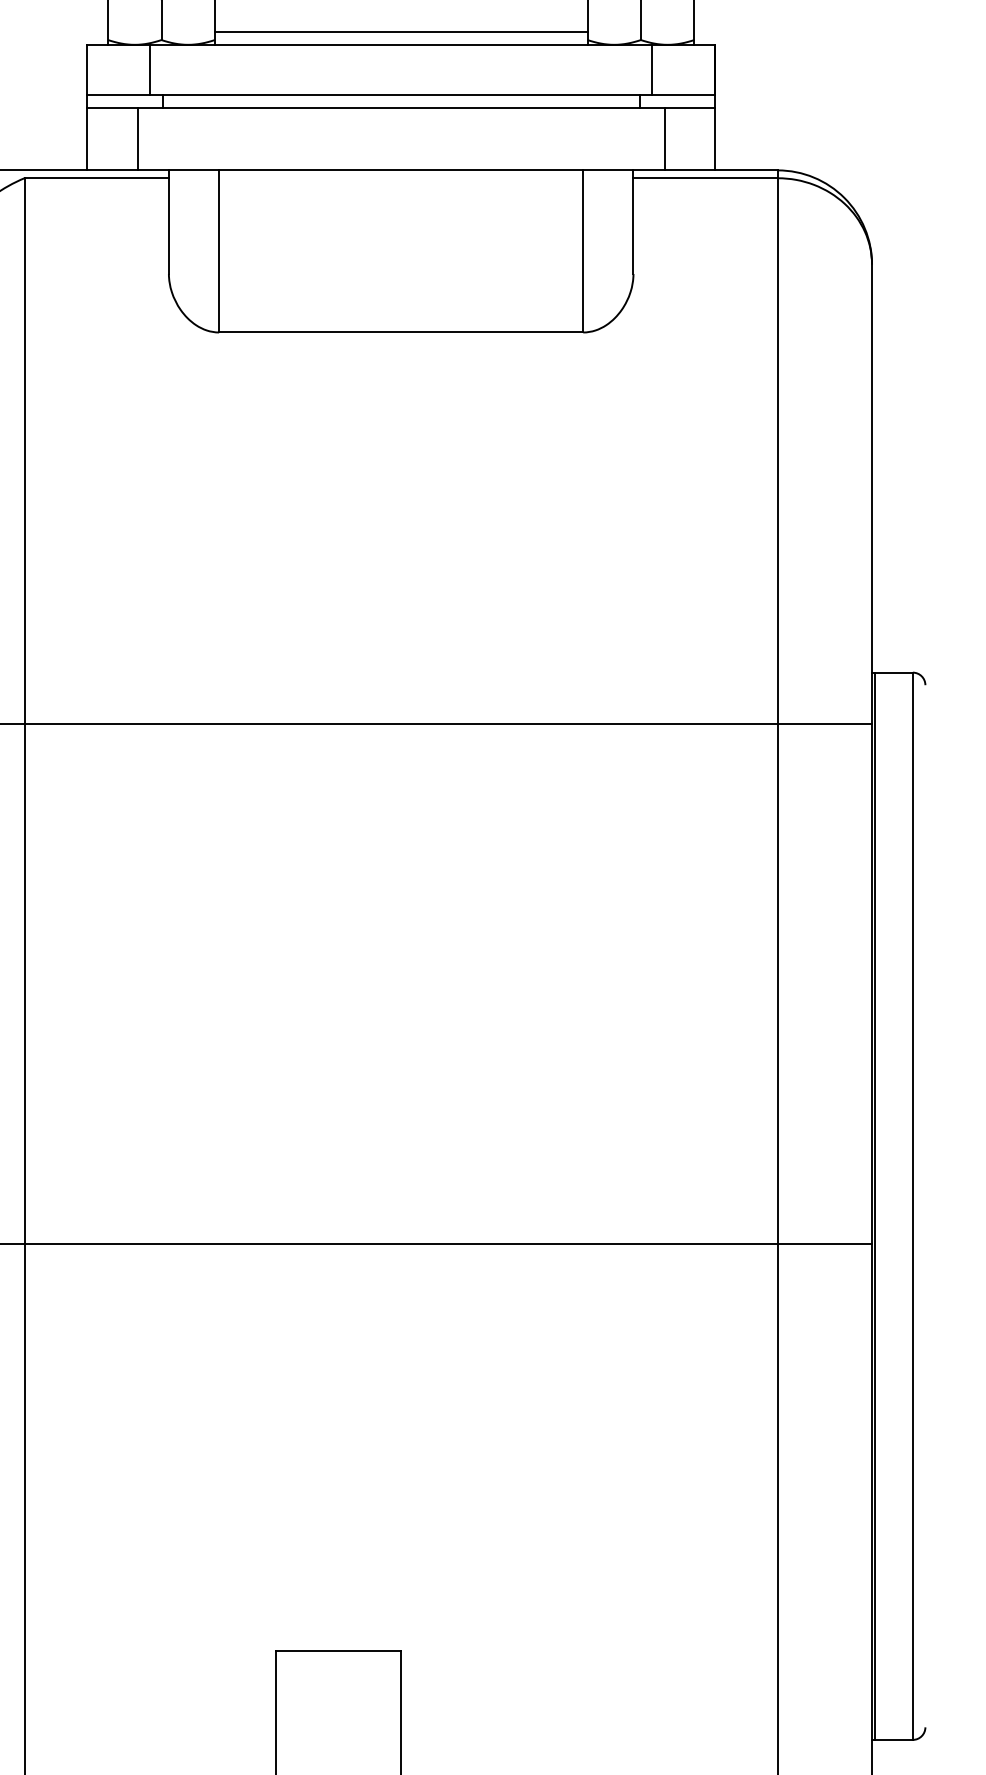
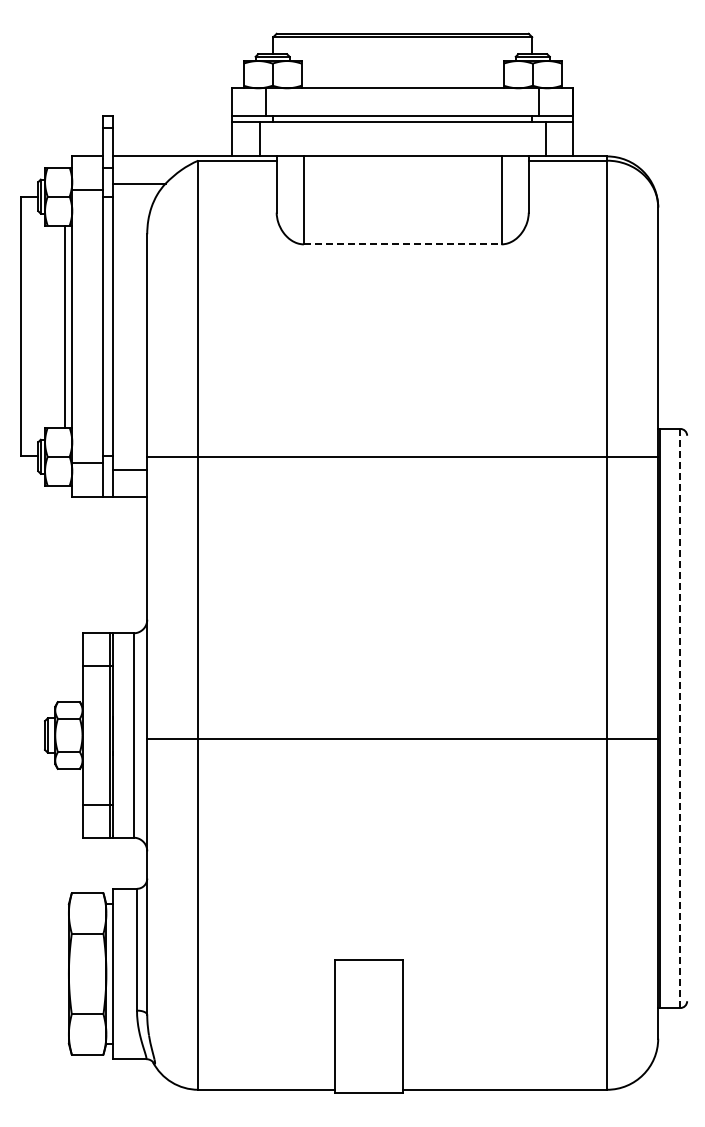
line: (400, 32) -> (402, 81), removed
line: (400, 332) -> (402, 244), solid -> dashed
line: (913, 1206) -> (680, 718), solid -> dashed

